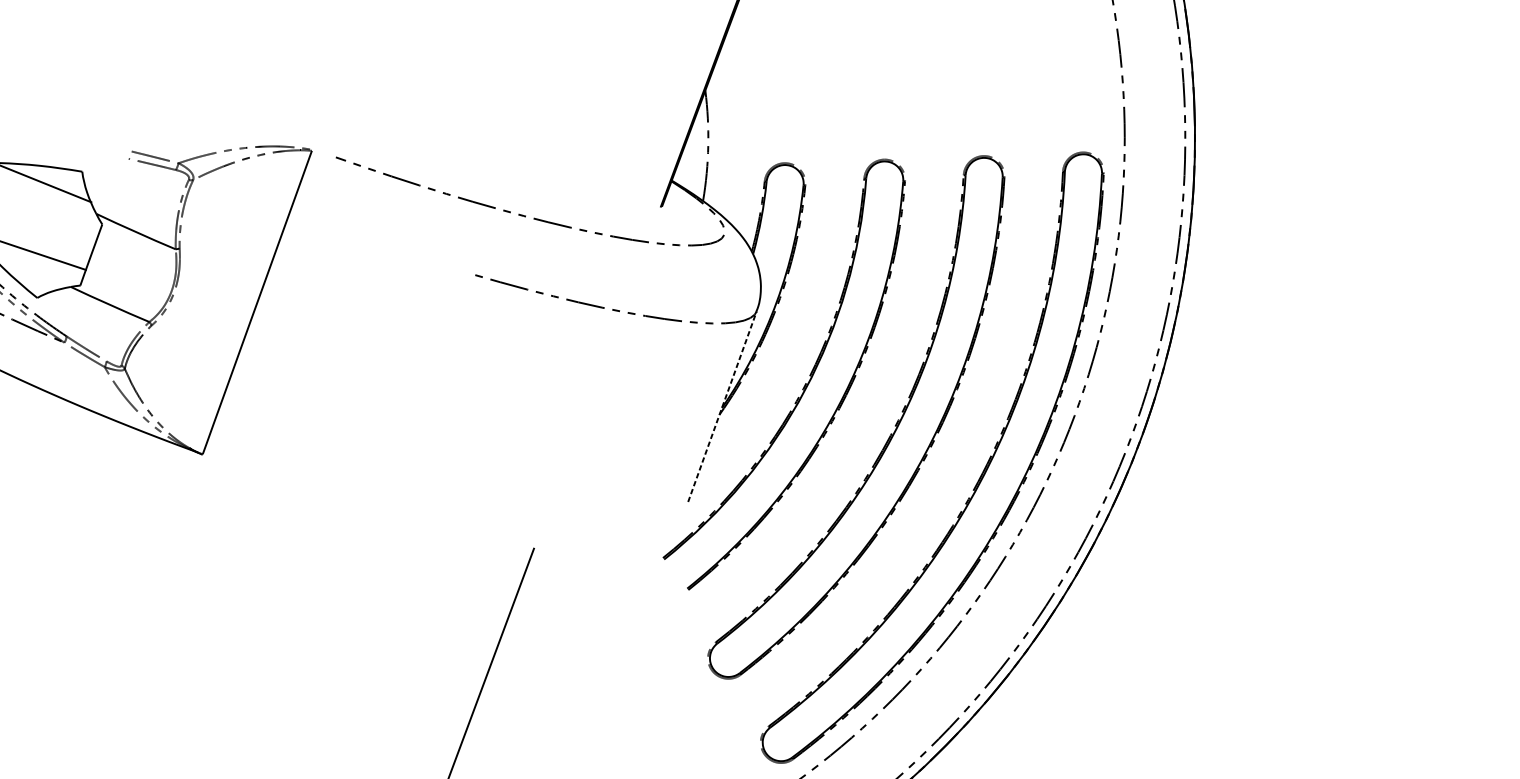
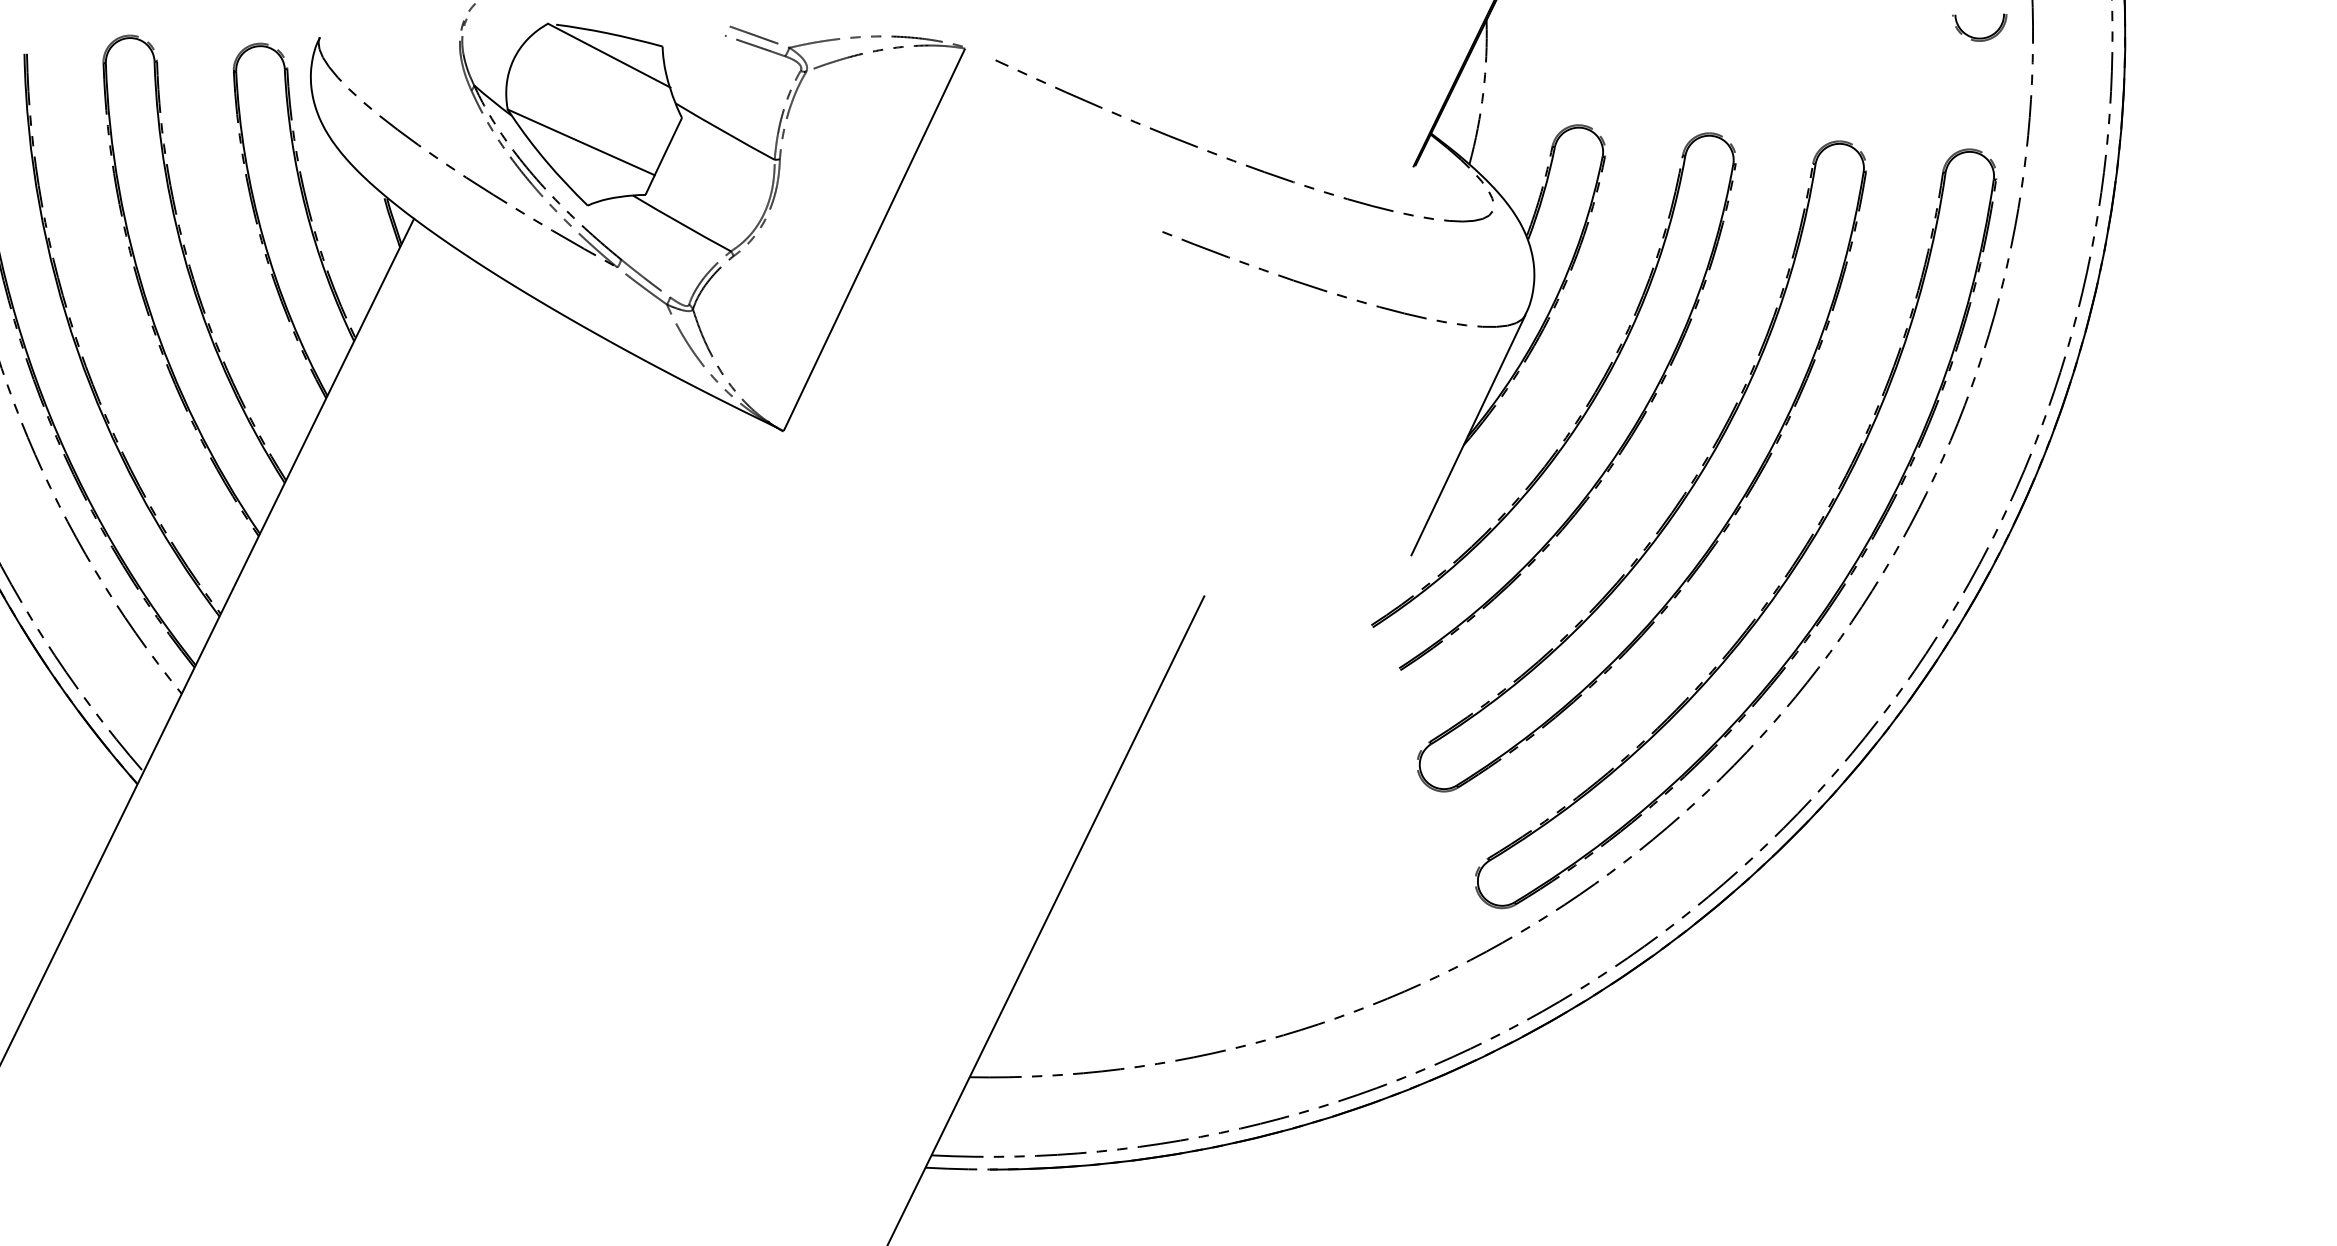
part: (1080, 66) -> (1979, 37), added
line: (722, 406) -> (1468, 435), dashed -> solid

